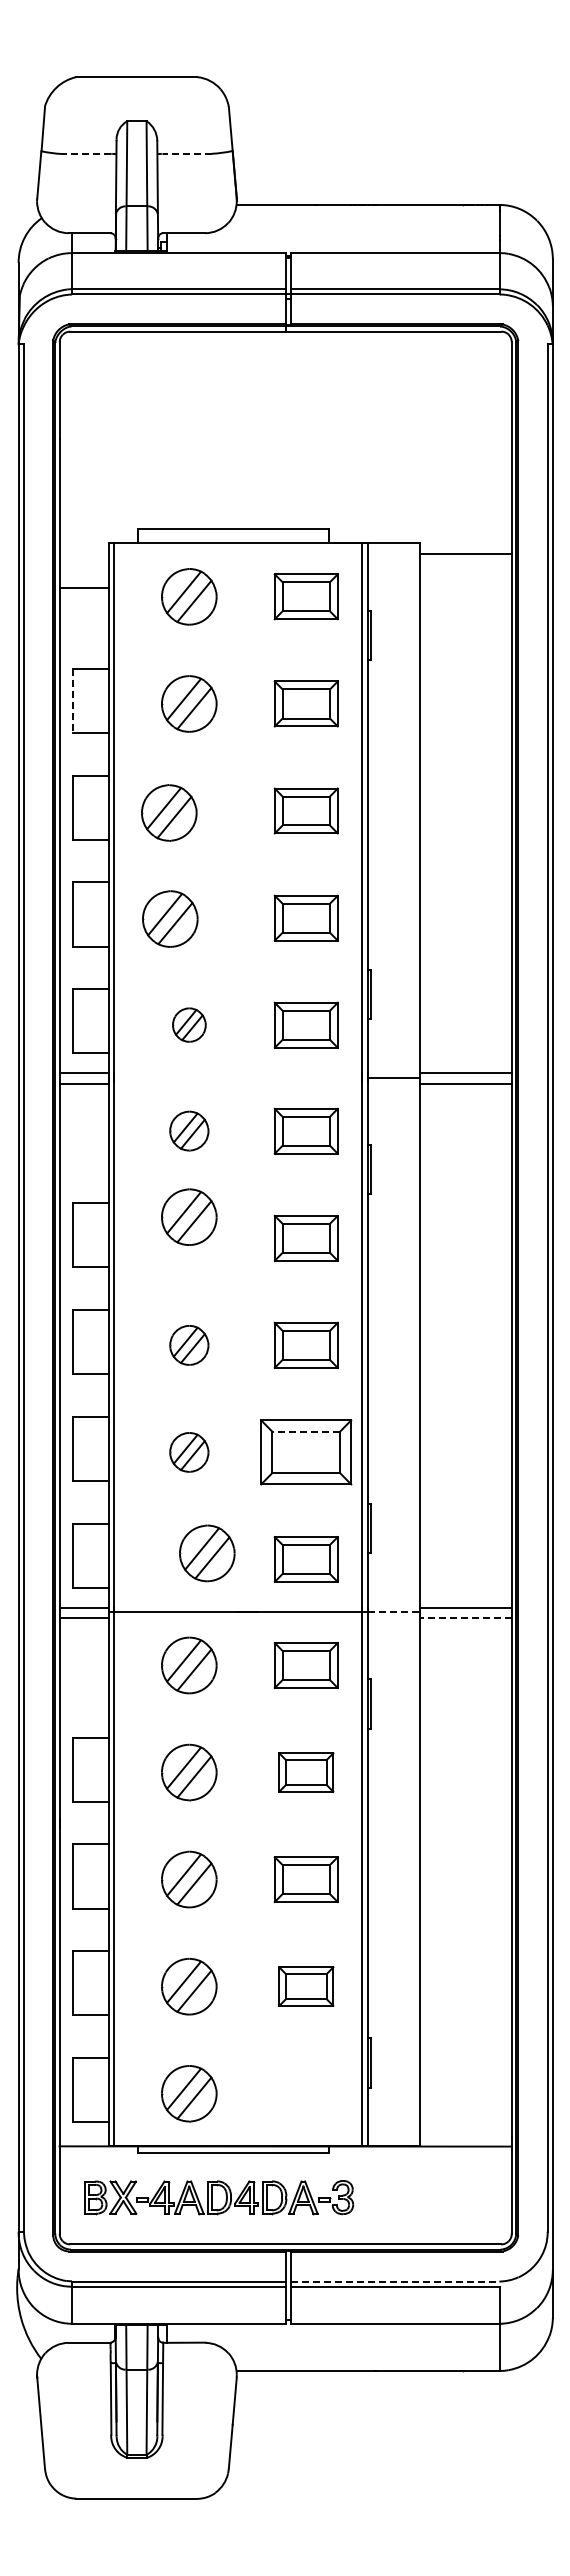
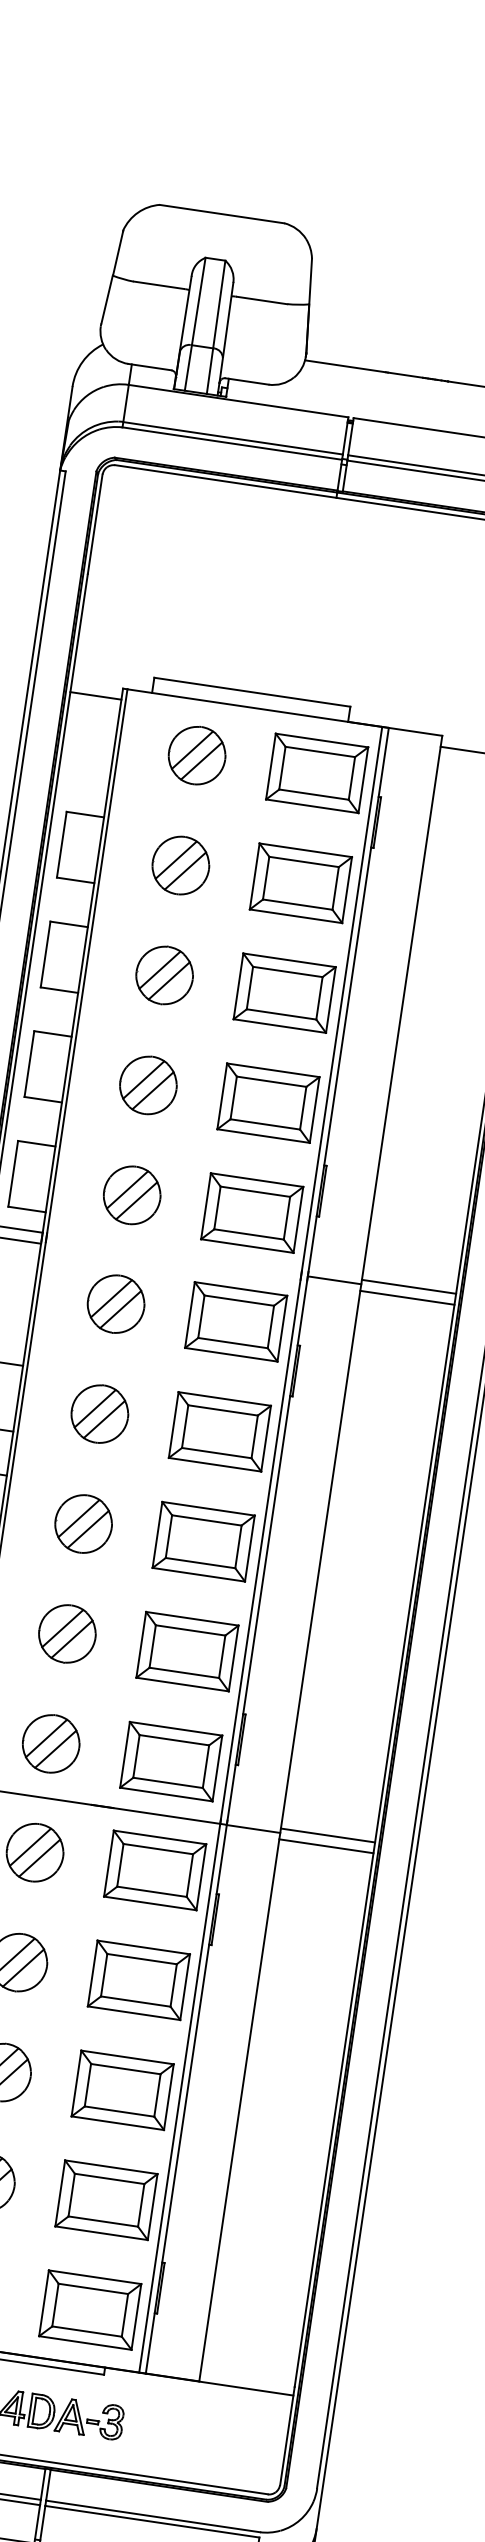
line: (86, 153) -> (158, 284), dashed -> solid
line: (187, 153) -> (262, 300), dashed -> solid
line: (84, 588) -> (95, 696), moved
part: (306, 596) -> (317, 772), size x1.43
line: (72, 701) -> (61, 845), dashed -> solid
part: (306, 703) -> (301, 882), size x1.43
part: (306, 810) -> (285, 992), size x1.43
part: (169, 812) -> (164, 974), moved
part: (170, 918) -> (148, 1084), moved
part: (306, 918) -> (268, 1103), size x1.43
part: (189, 1024) -> (132, 1194), size x1.67
part: (306, 1025) -> (252, 1213), size x1.43
part: (189, 1130) -> (116, 1303), size x1.43
part: (306, 1131) -> (236, 1322), size x1.43
part: (189, 1216) -> (100, 1413), moved
part: (306, 1238) -> (220, 1432), size x1.43
part: (189, 1345) -> (83, 1524), size x1.43
part: (306, 1345) -> (203, 1541), size x1.43
line: (306, 1431) -> (190, 1630), dashed -> solid
part: (189, 1452) -> (67, 1634), size x1.43
part: (207, 1553) -> (51, 1743), moved
part: (306, 1559) -> (171, 1761), size x1.43
line: (394, 1612) -> (253, 1829), dashed -> solid
line: (466, 1618) -> (326, 1846), dashed -> solid
part: (306, 1665) -> (155, 1870), size x1.43
part: (306, 1772) -> (139, 1980), size x1.67
part: (306, 1879) -> (123, 2090), size x1.43
part: (306, 1986) -> (106, 2200), size x1.67
part: (306, 2093) -> (90, 2309), added
line: (395, 2281) -> (153, 2516), dashed -> solid

